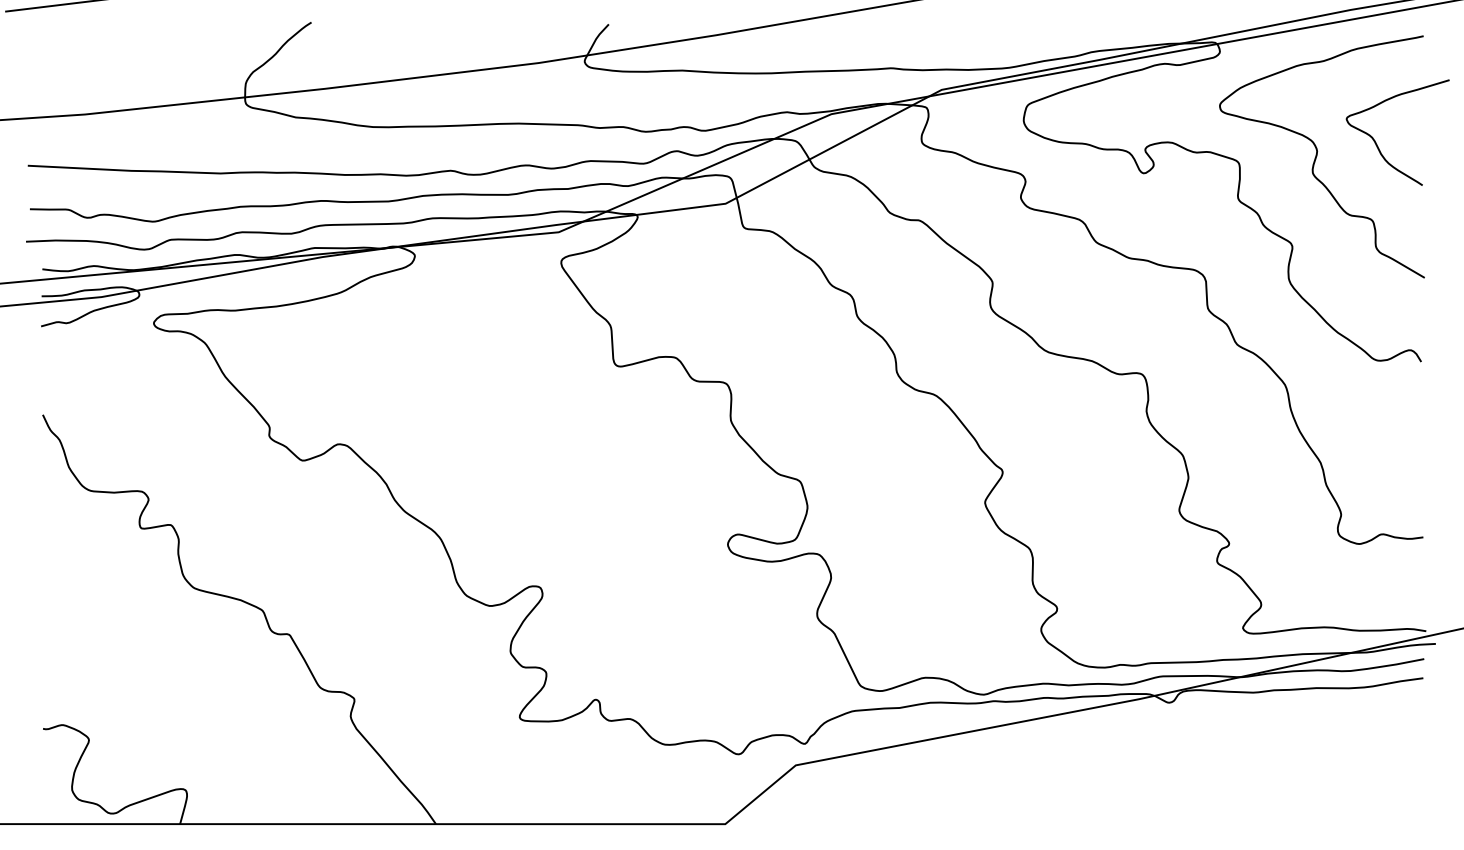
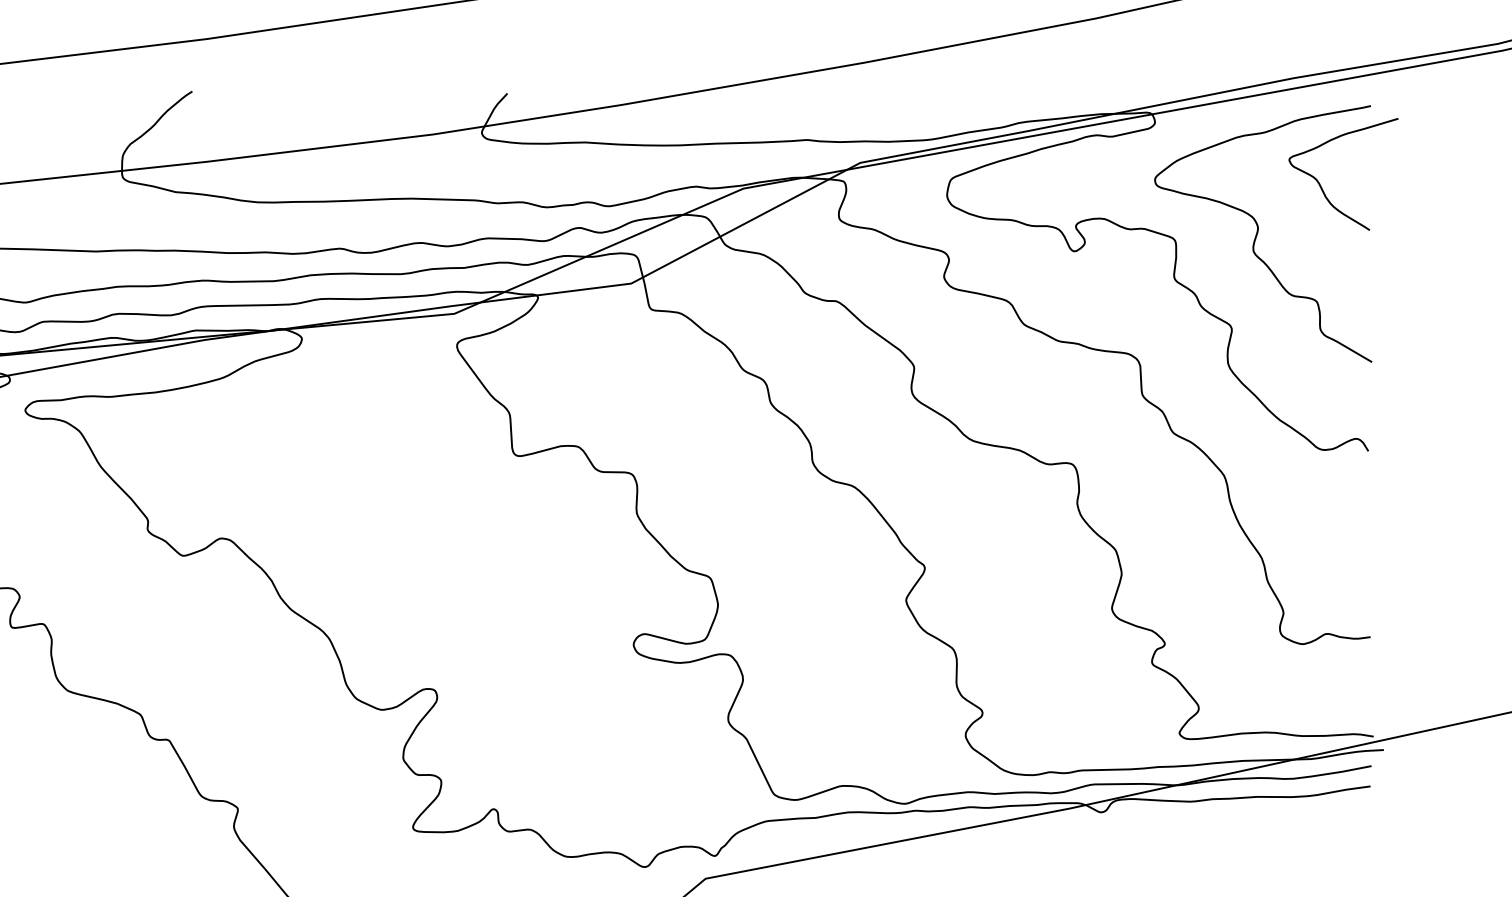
curve: (1376, 142) -> (1320, 184), moved

